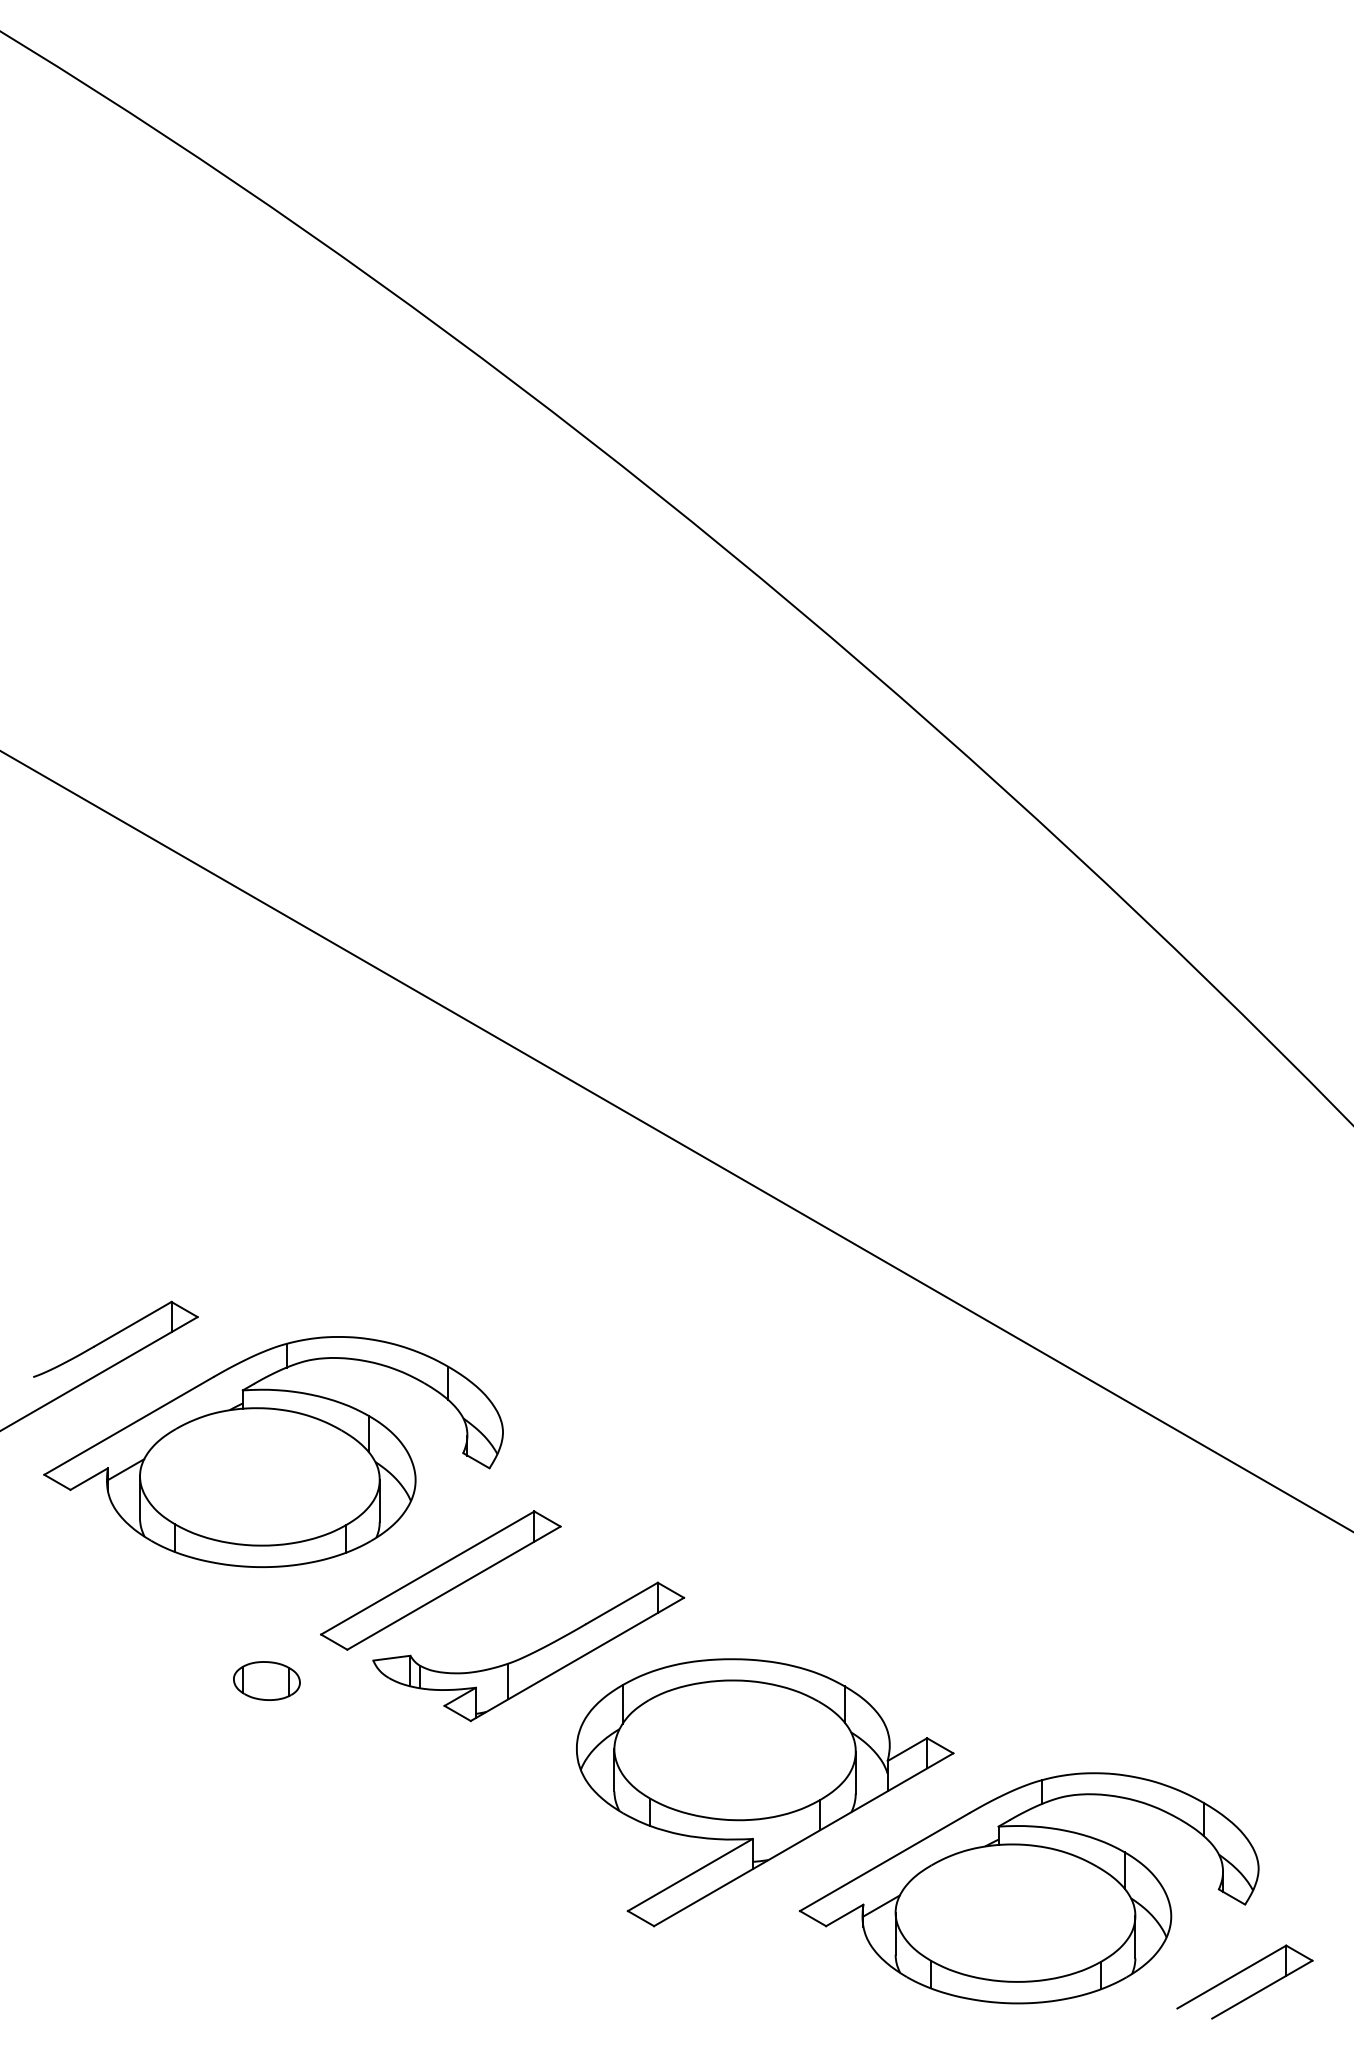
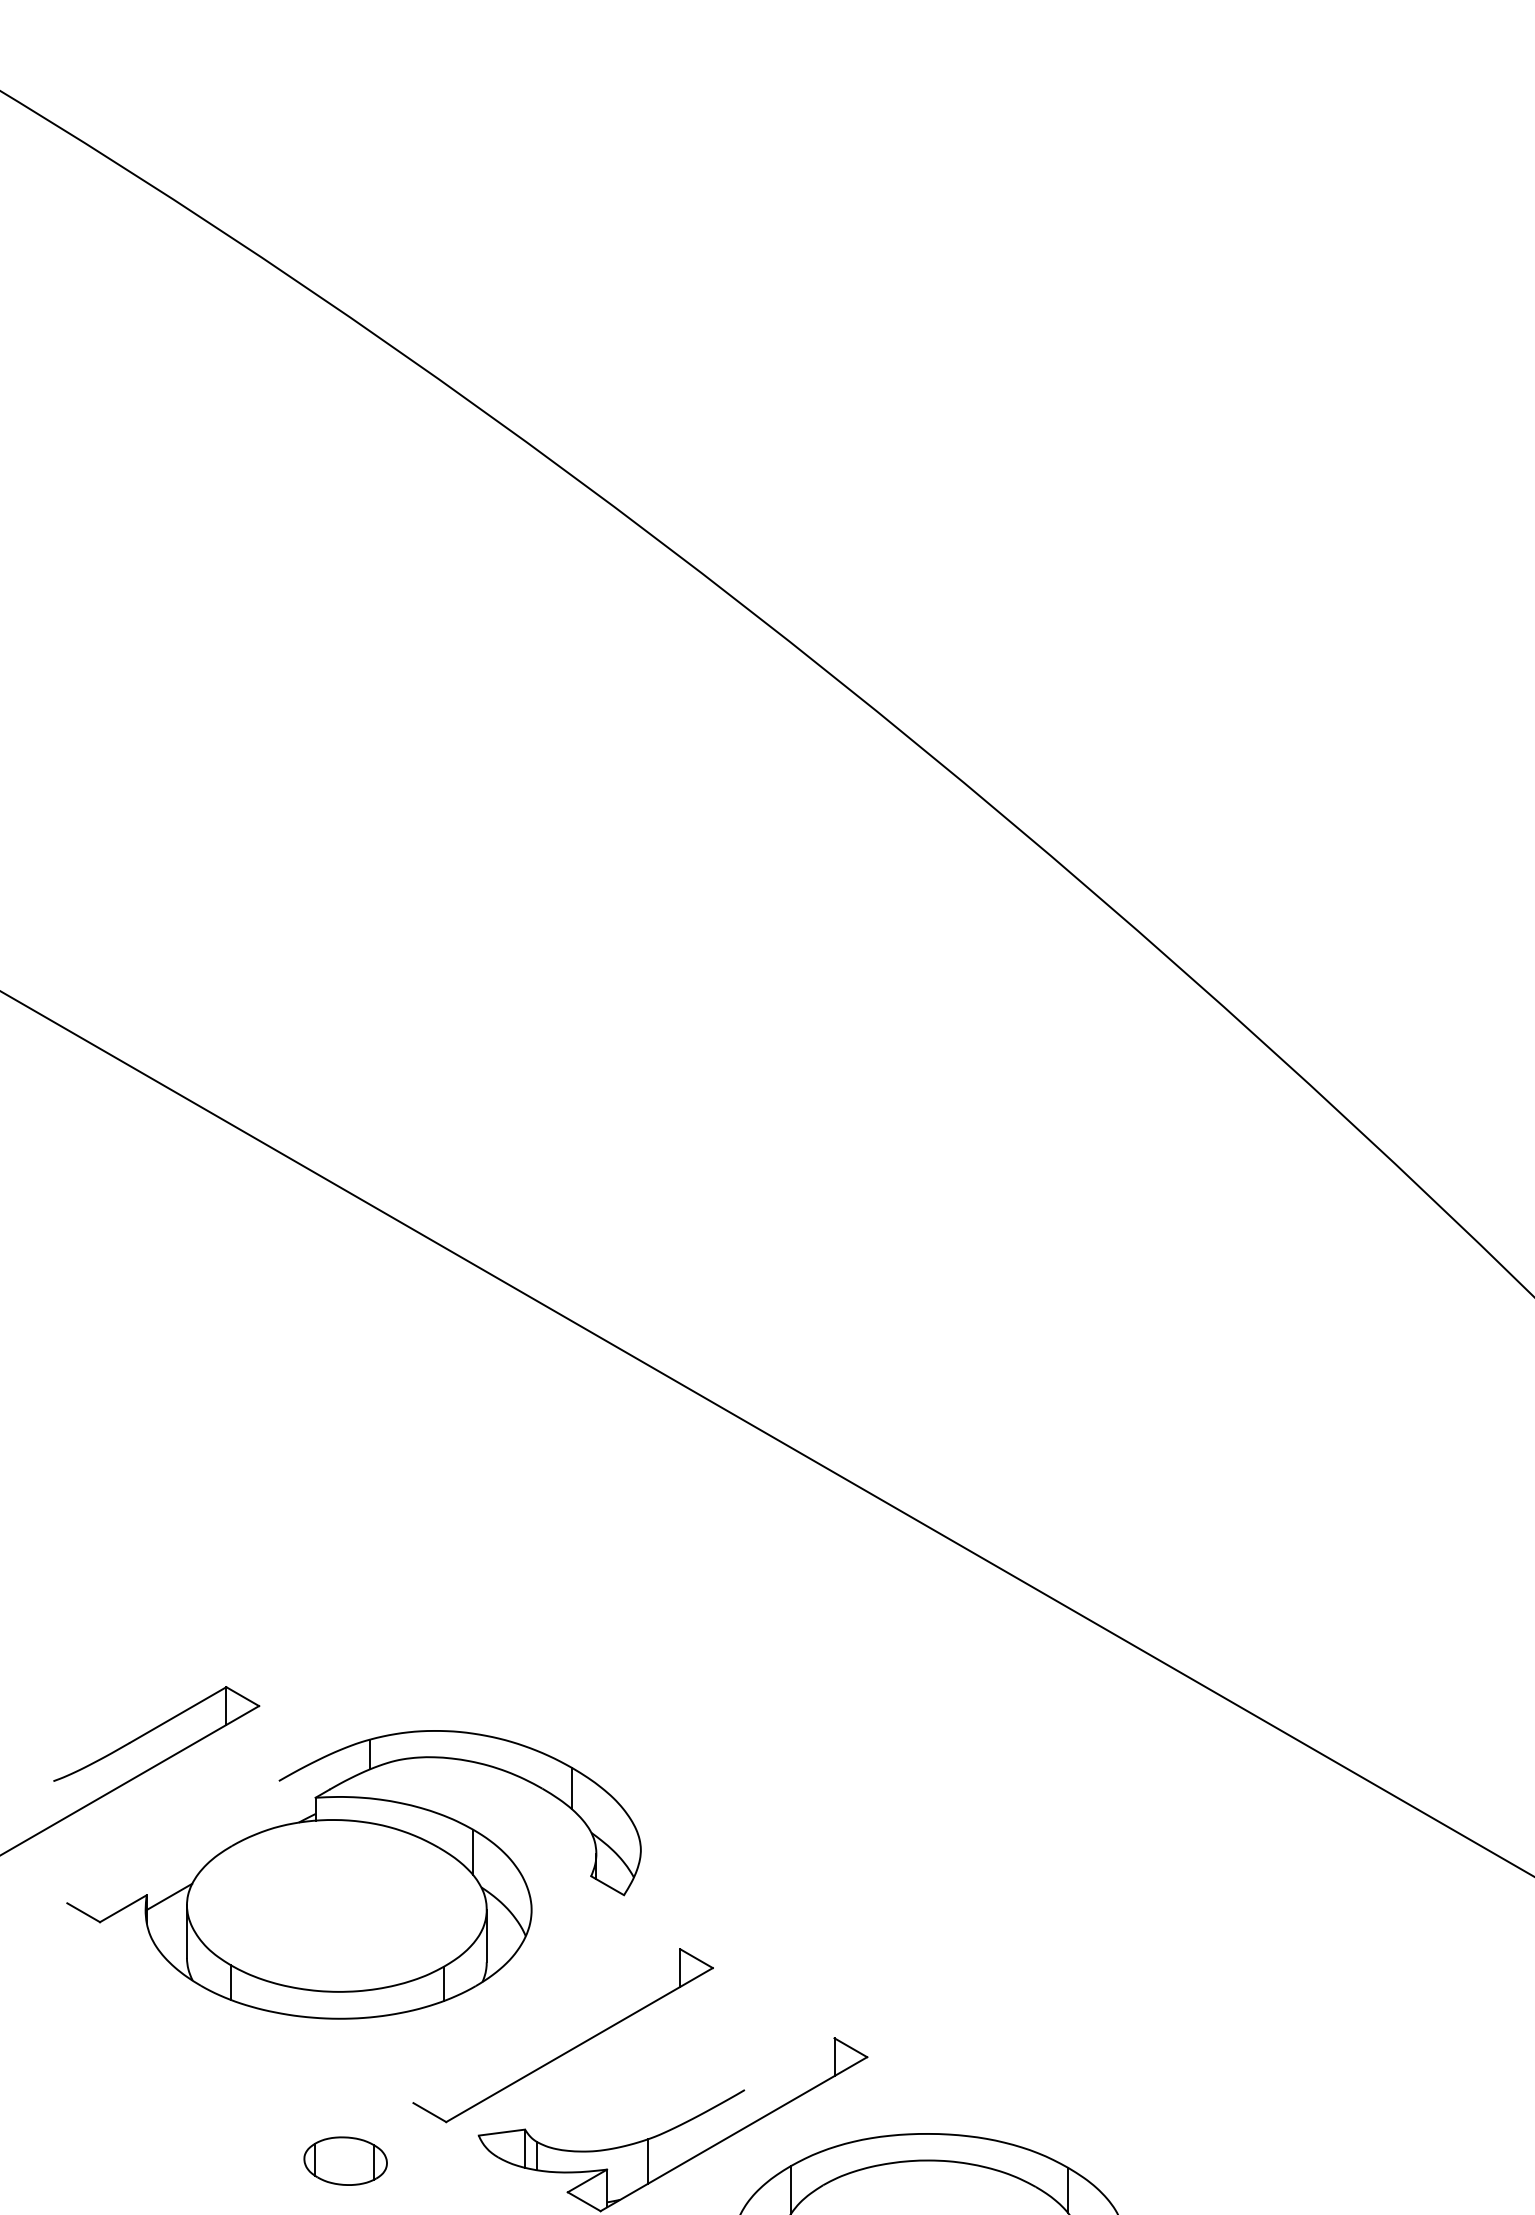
line: (128, 1425) -> (172, 1841), removed
line: (427, 1572) -> (546, 2025), removed
line: (621, 1603) -> (789, 2064), removed

